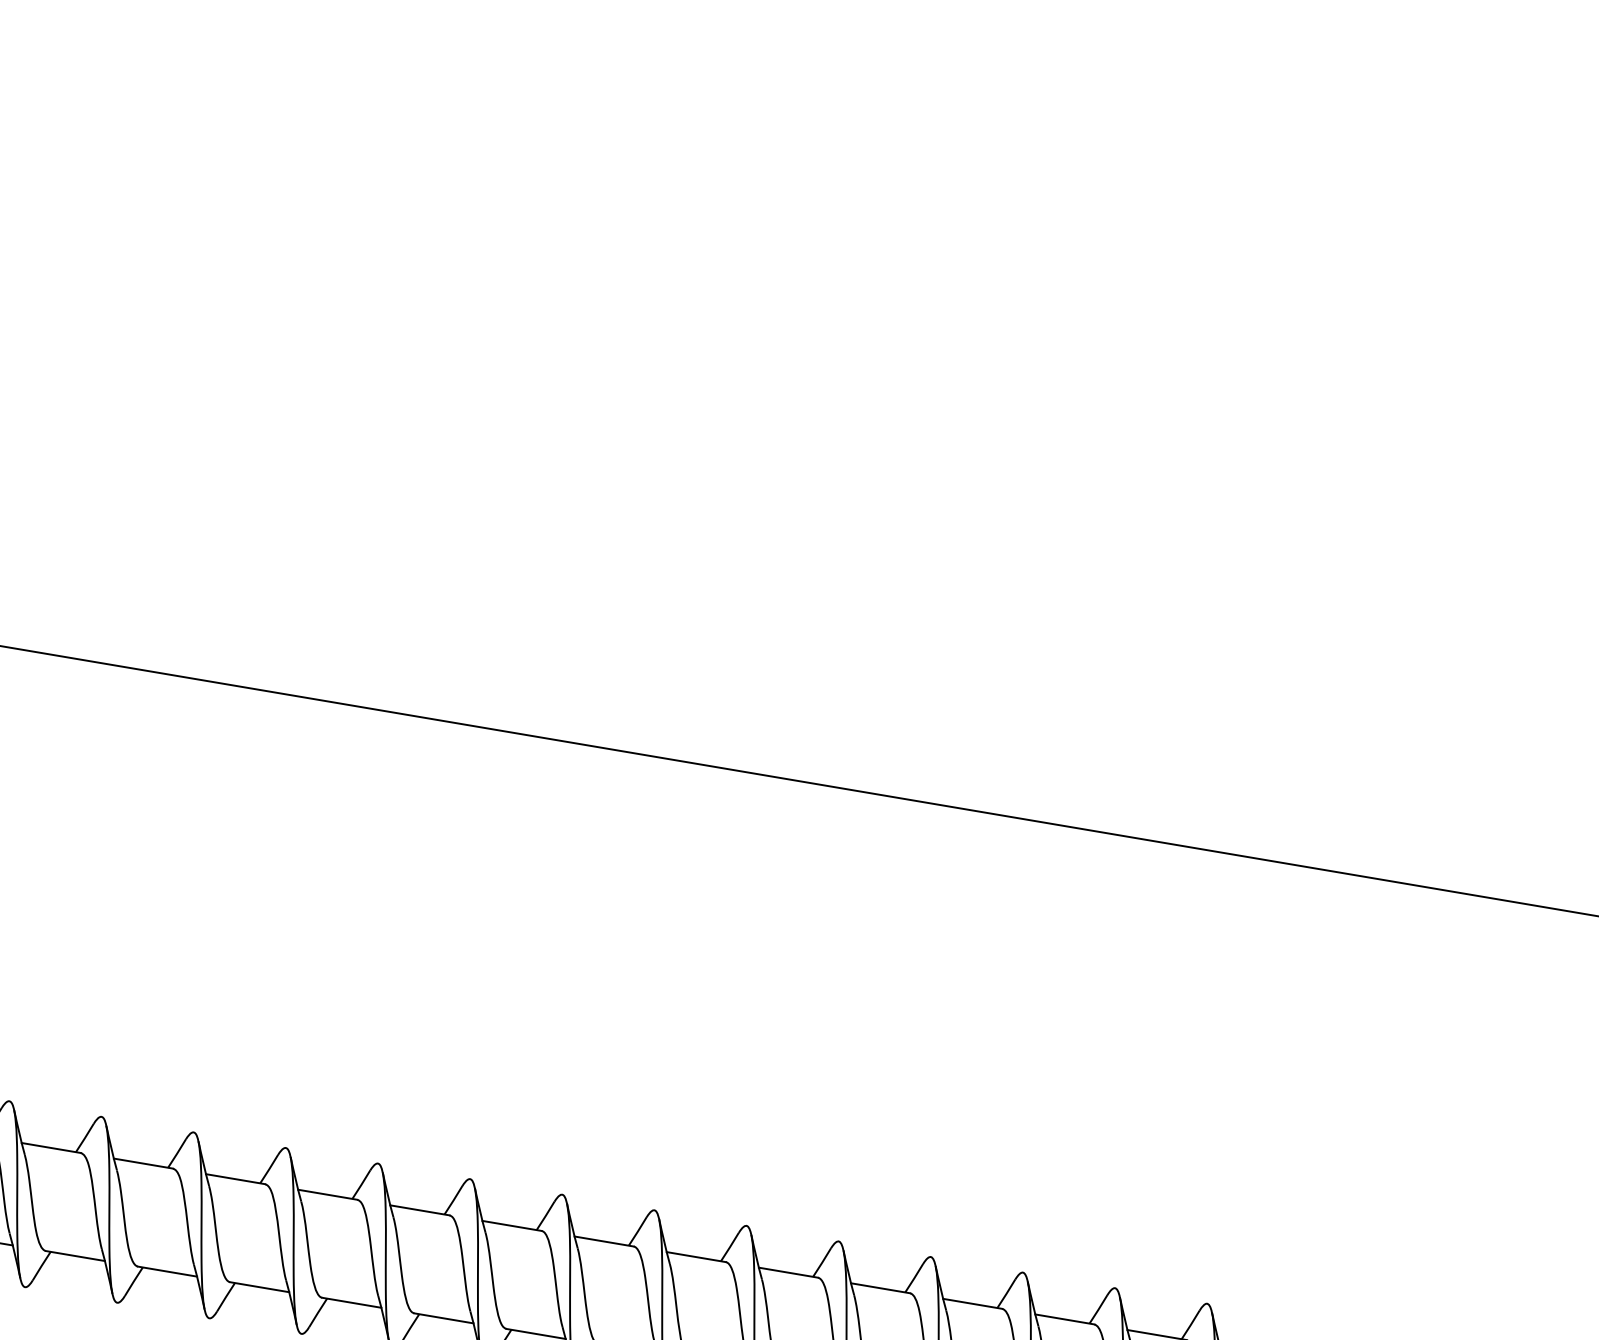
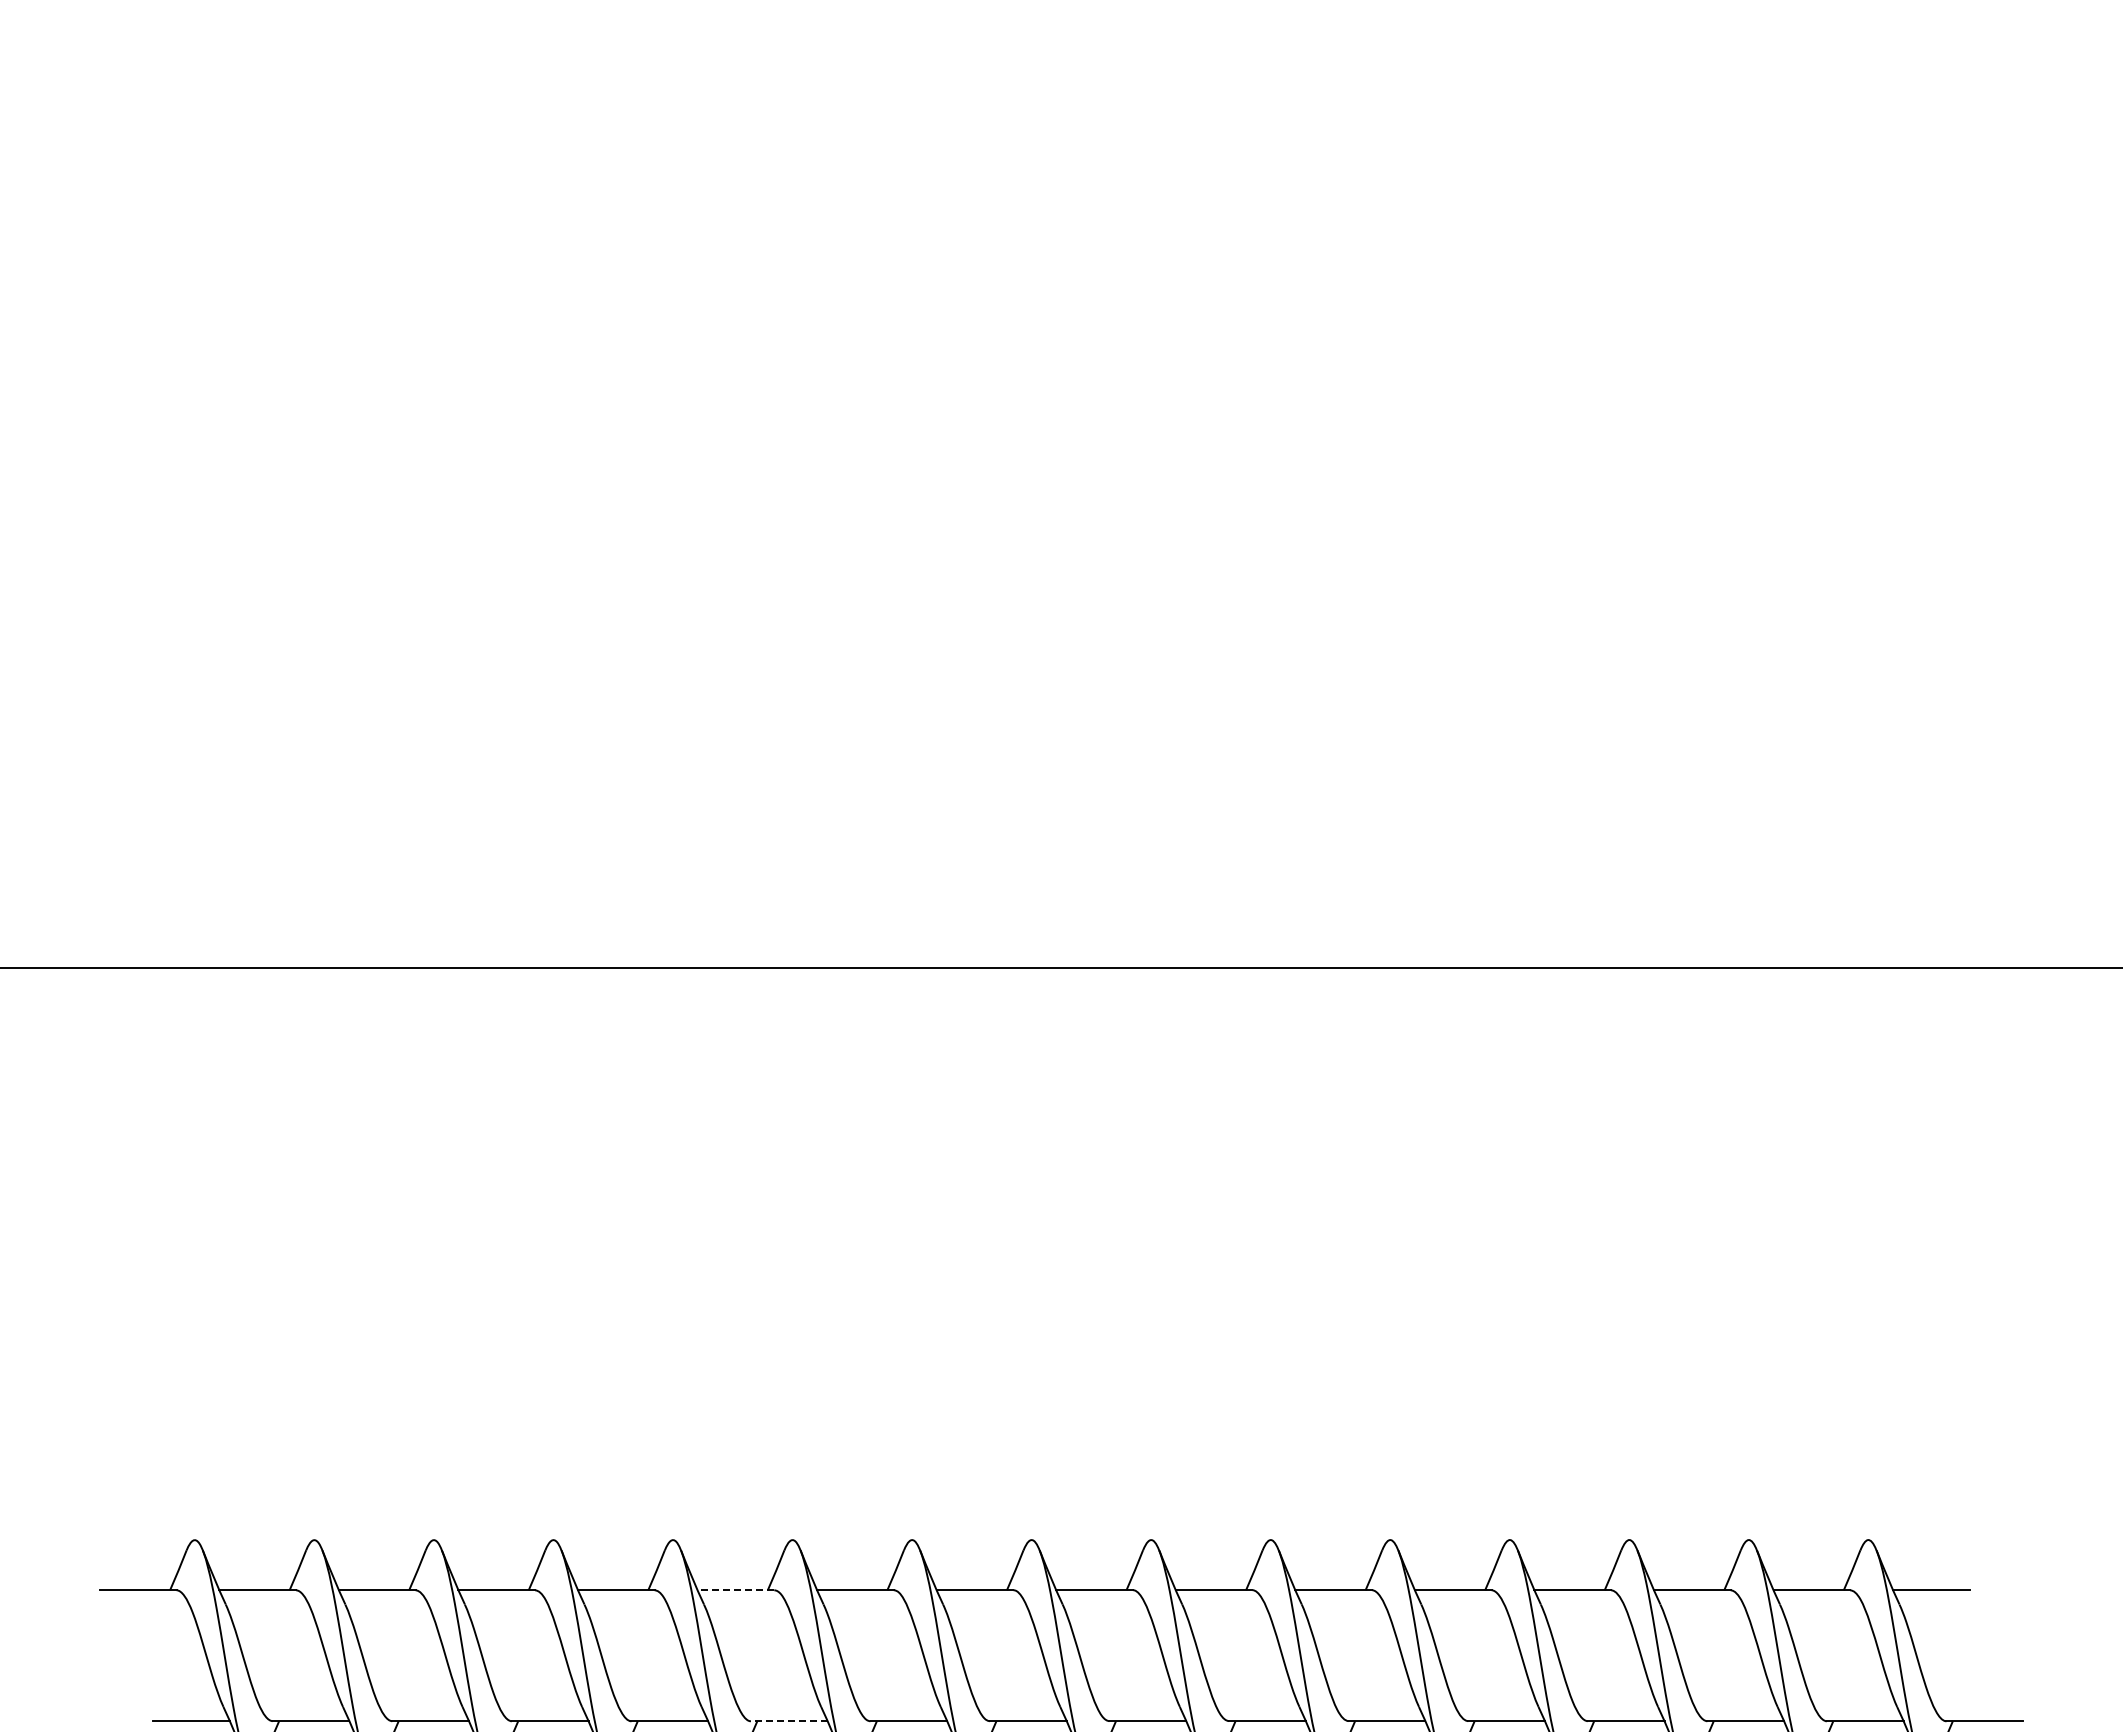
line: (327, 1194) -> (735, 1590), solid -> dashed
line: (351, 1302) -> (788, 1721), solid -> dashed

